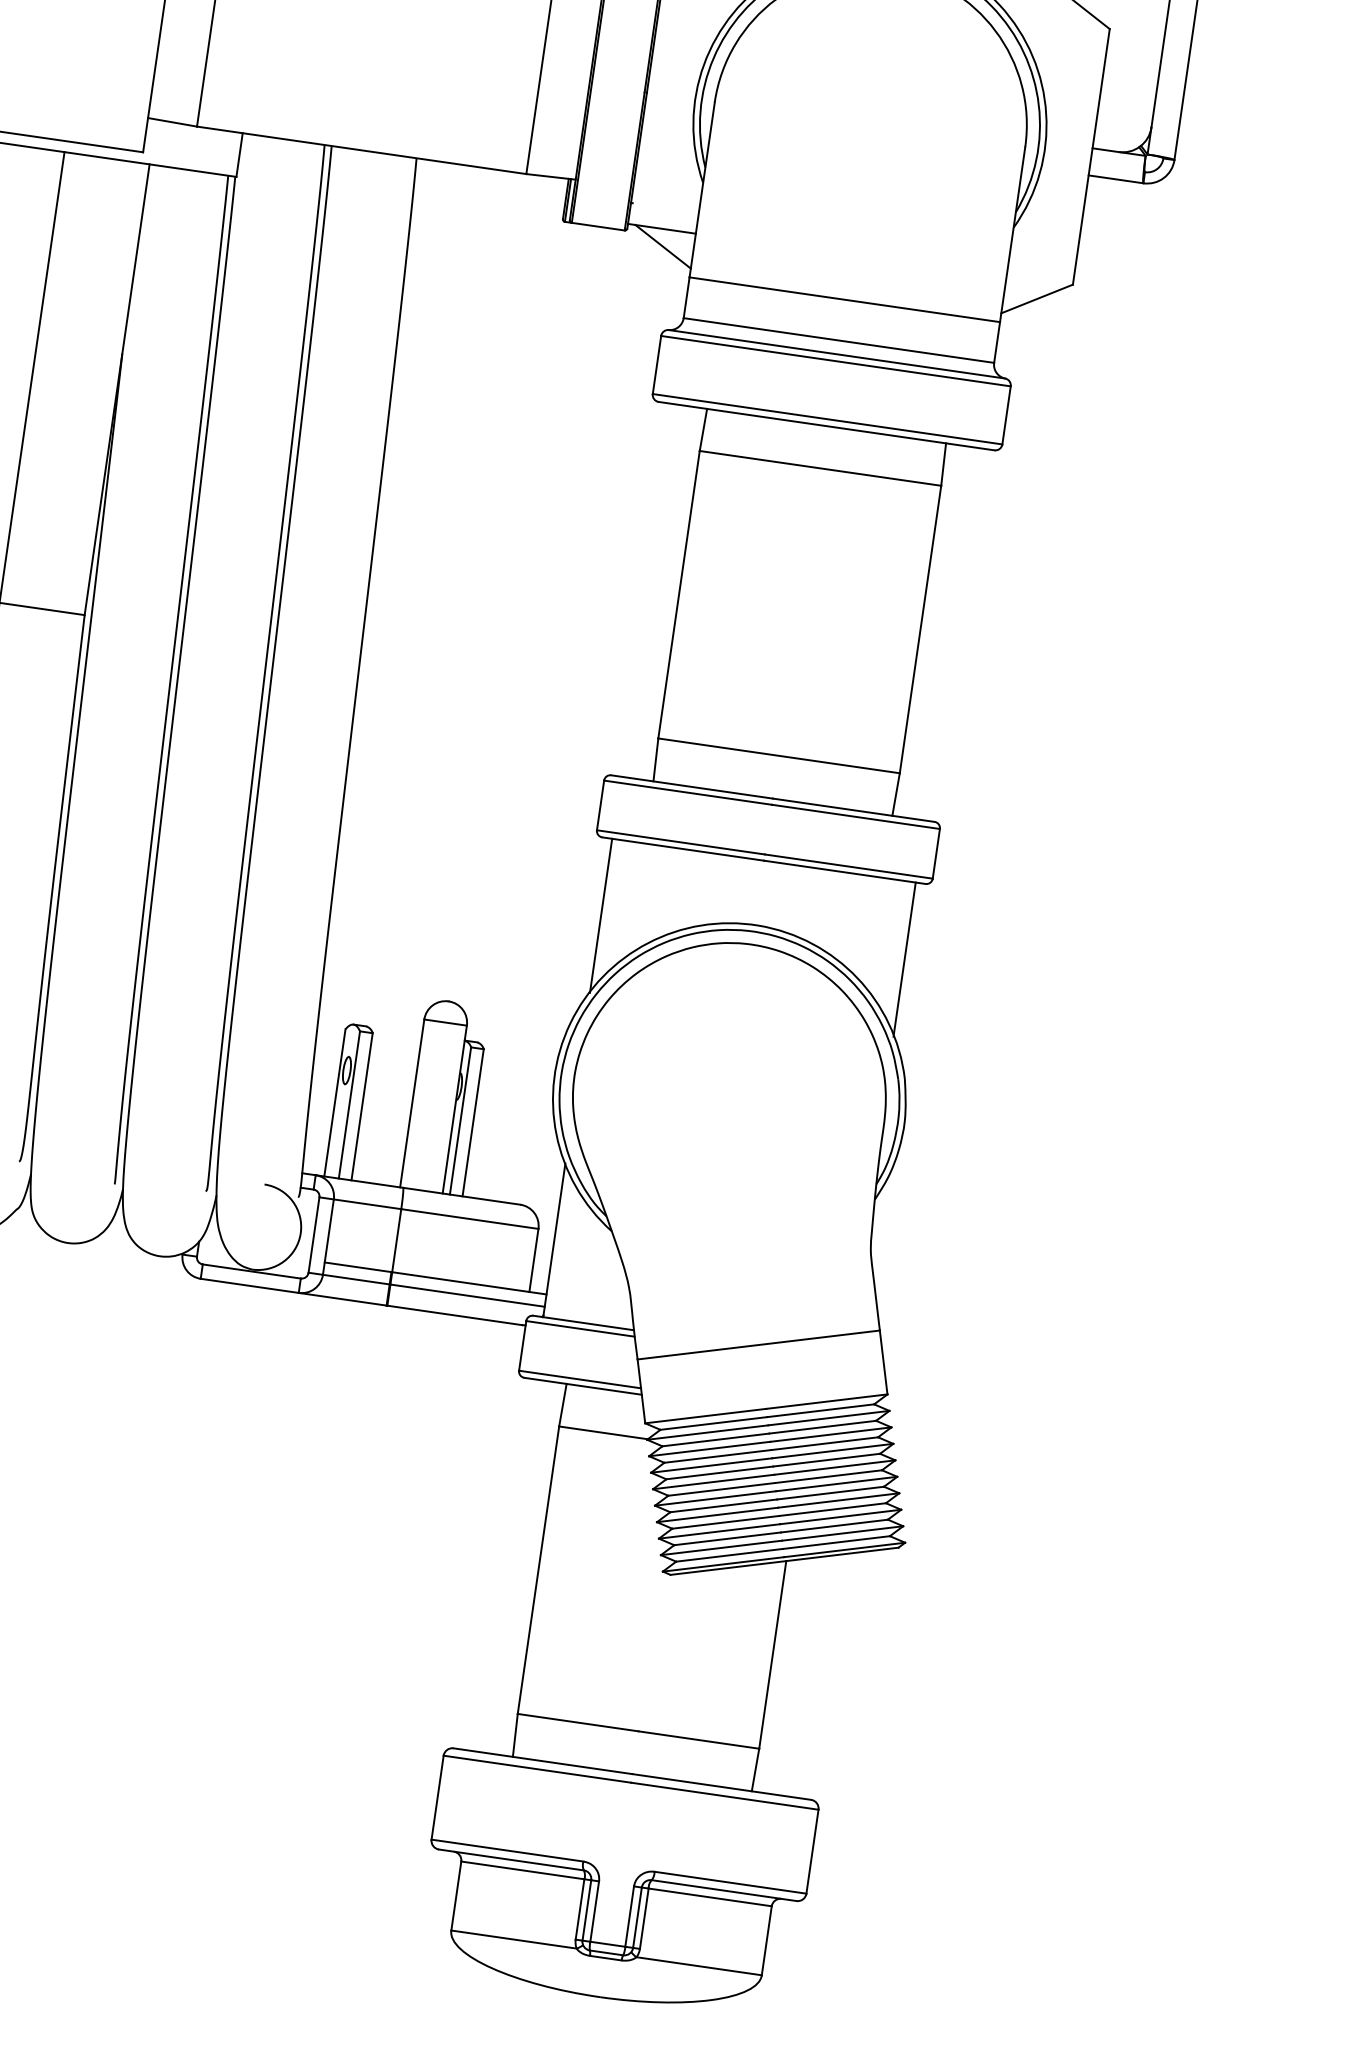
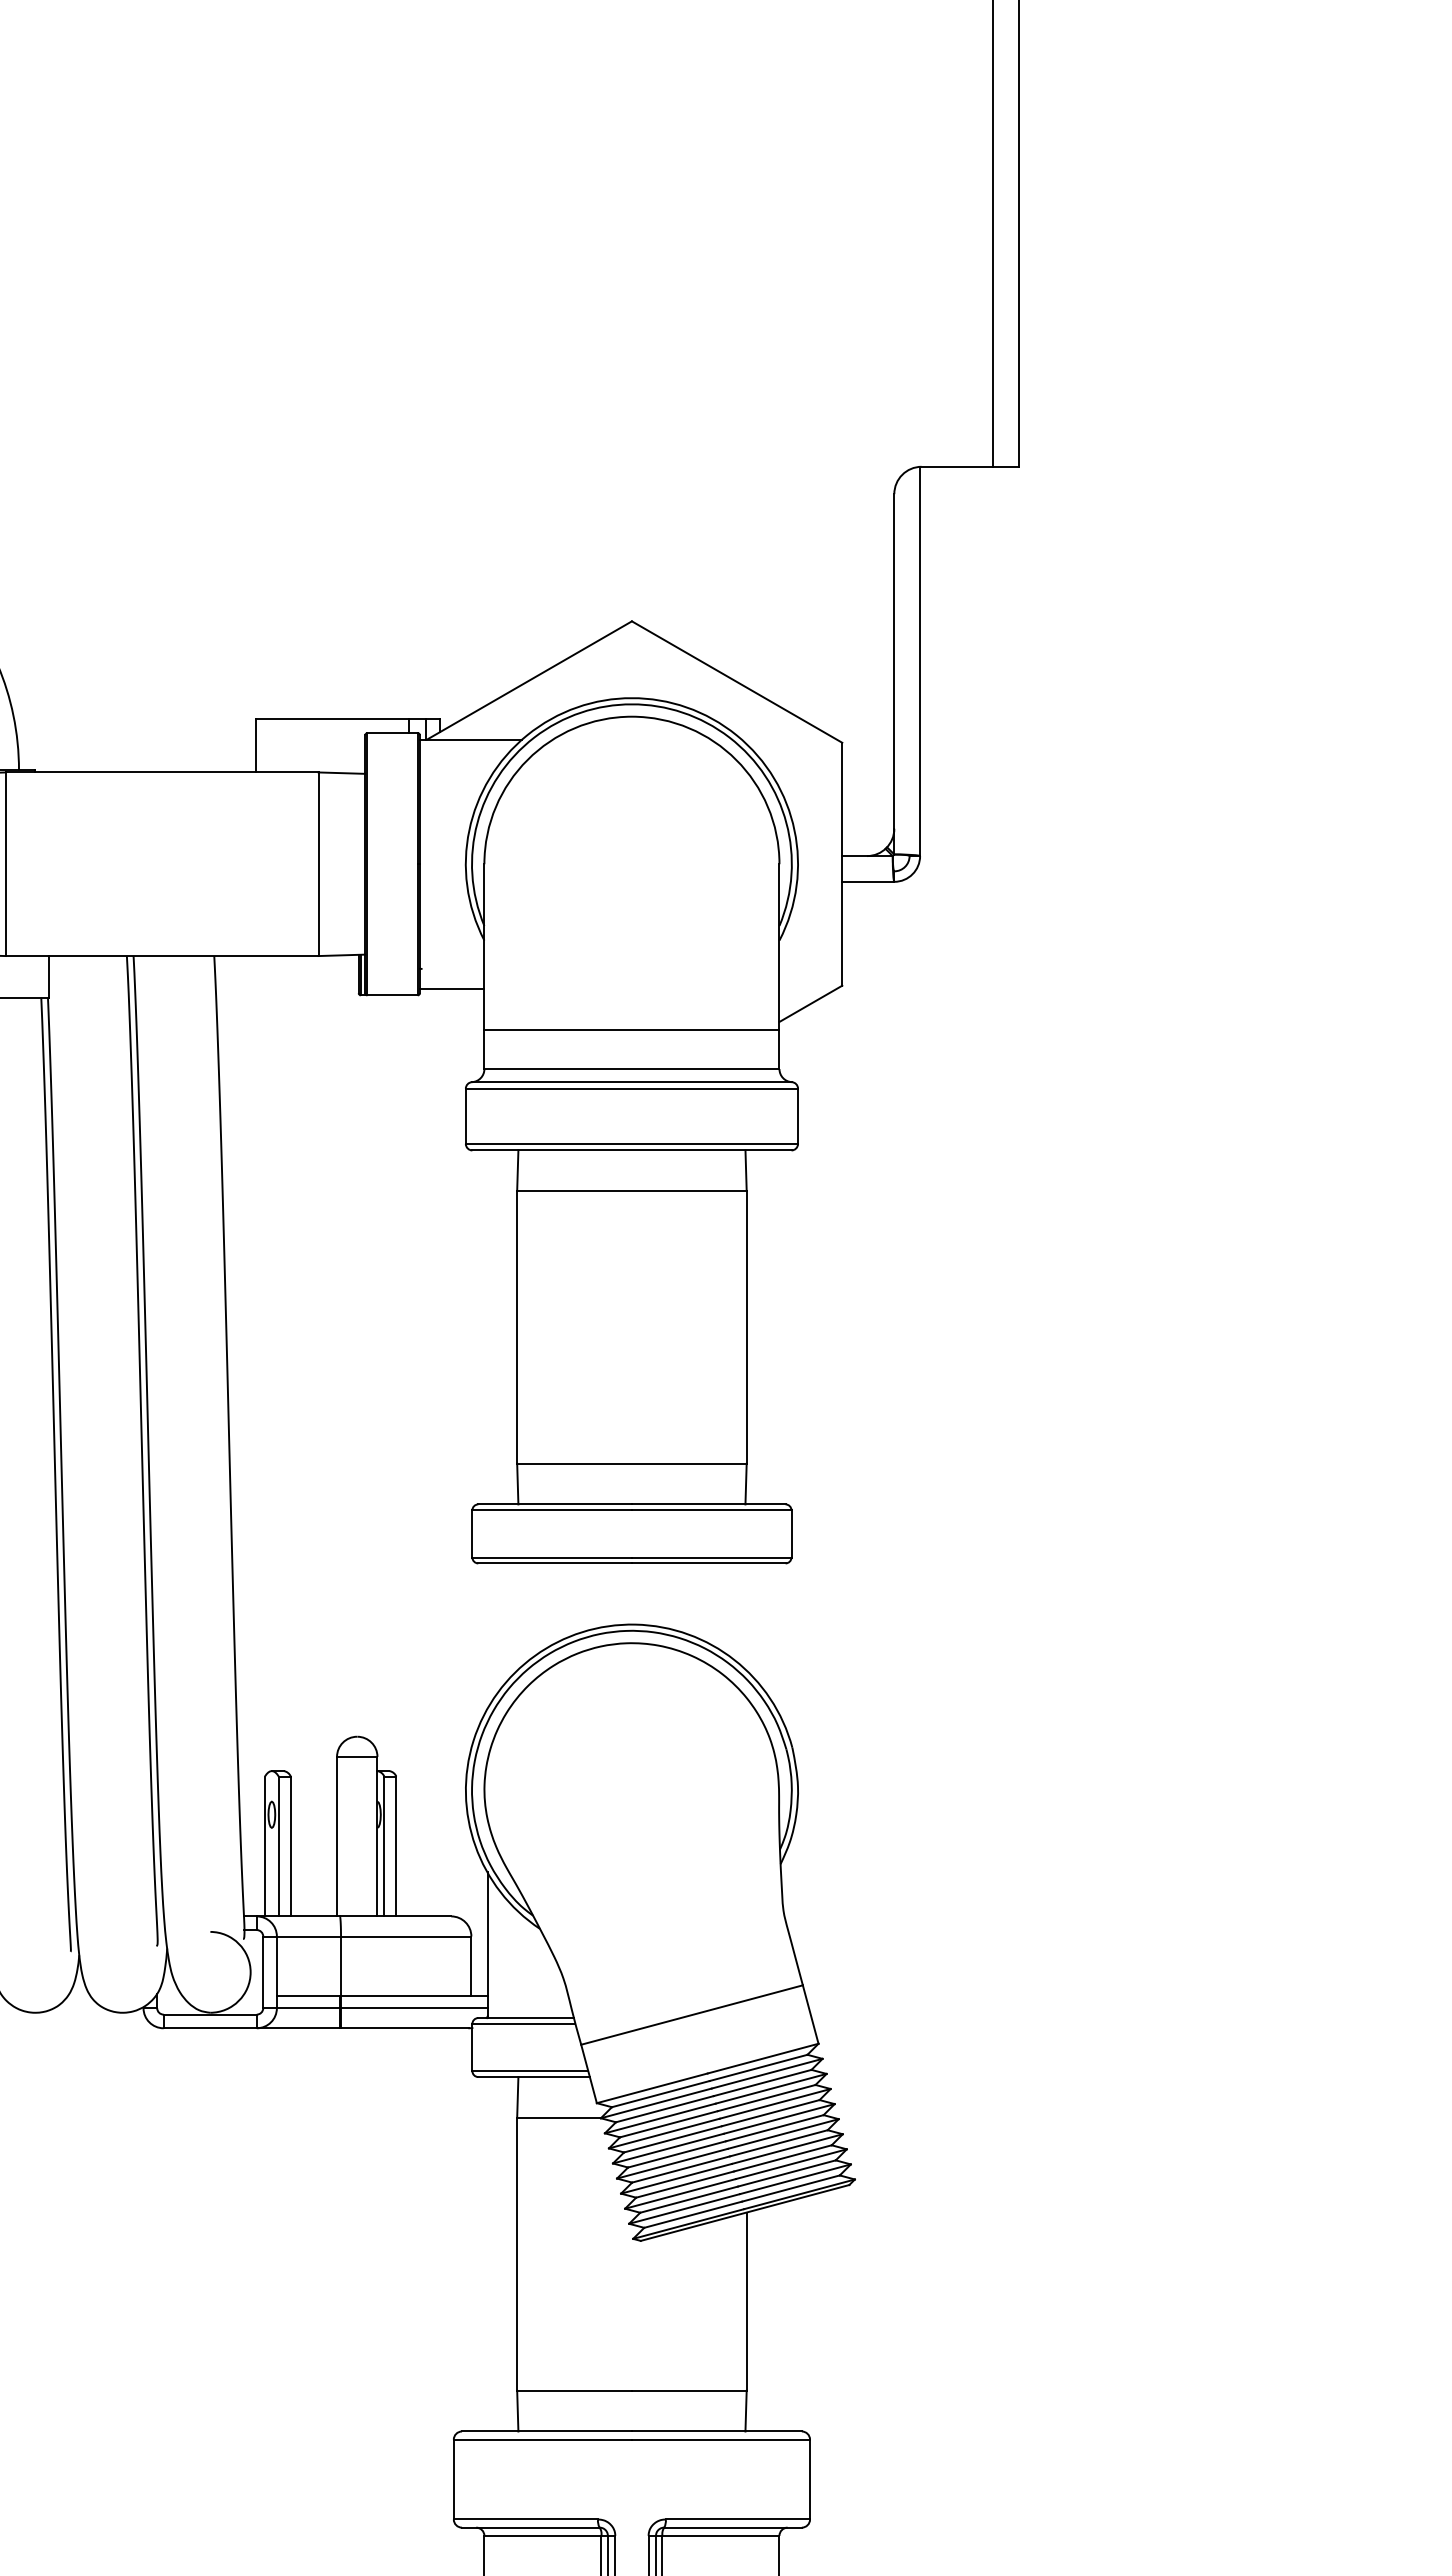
line: (663, 245) -> (455, 1004), removed
line: (600, 915) -> (487, 1636), removed
line: (905, 959) -> (776, 1636), removed

